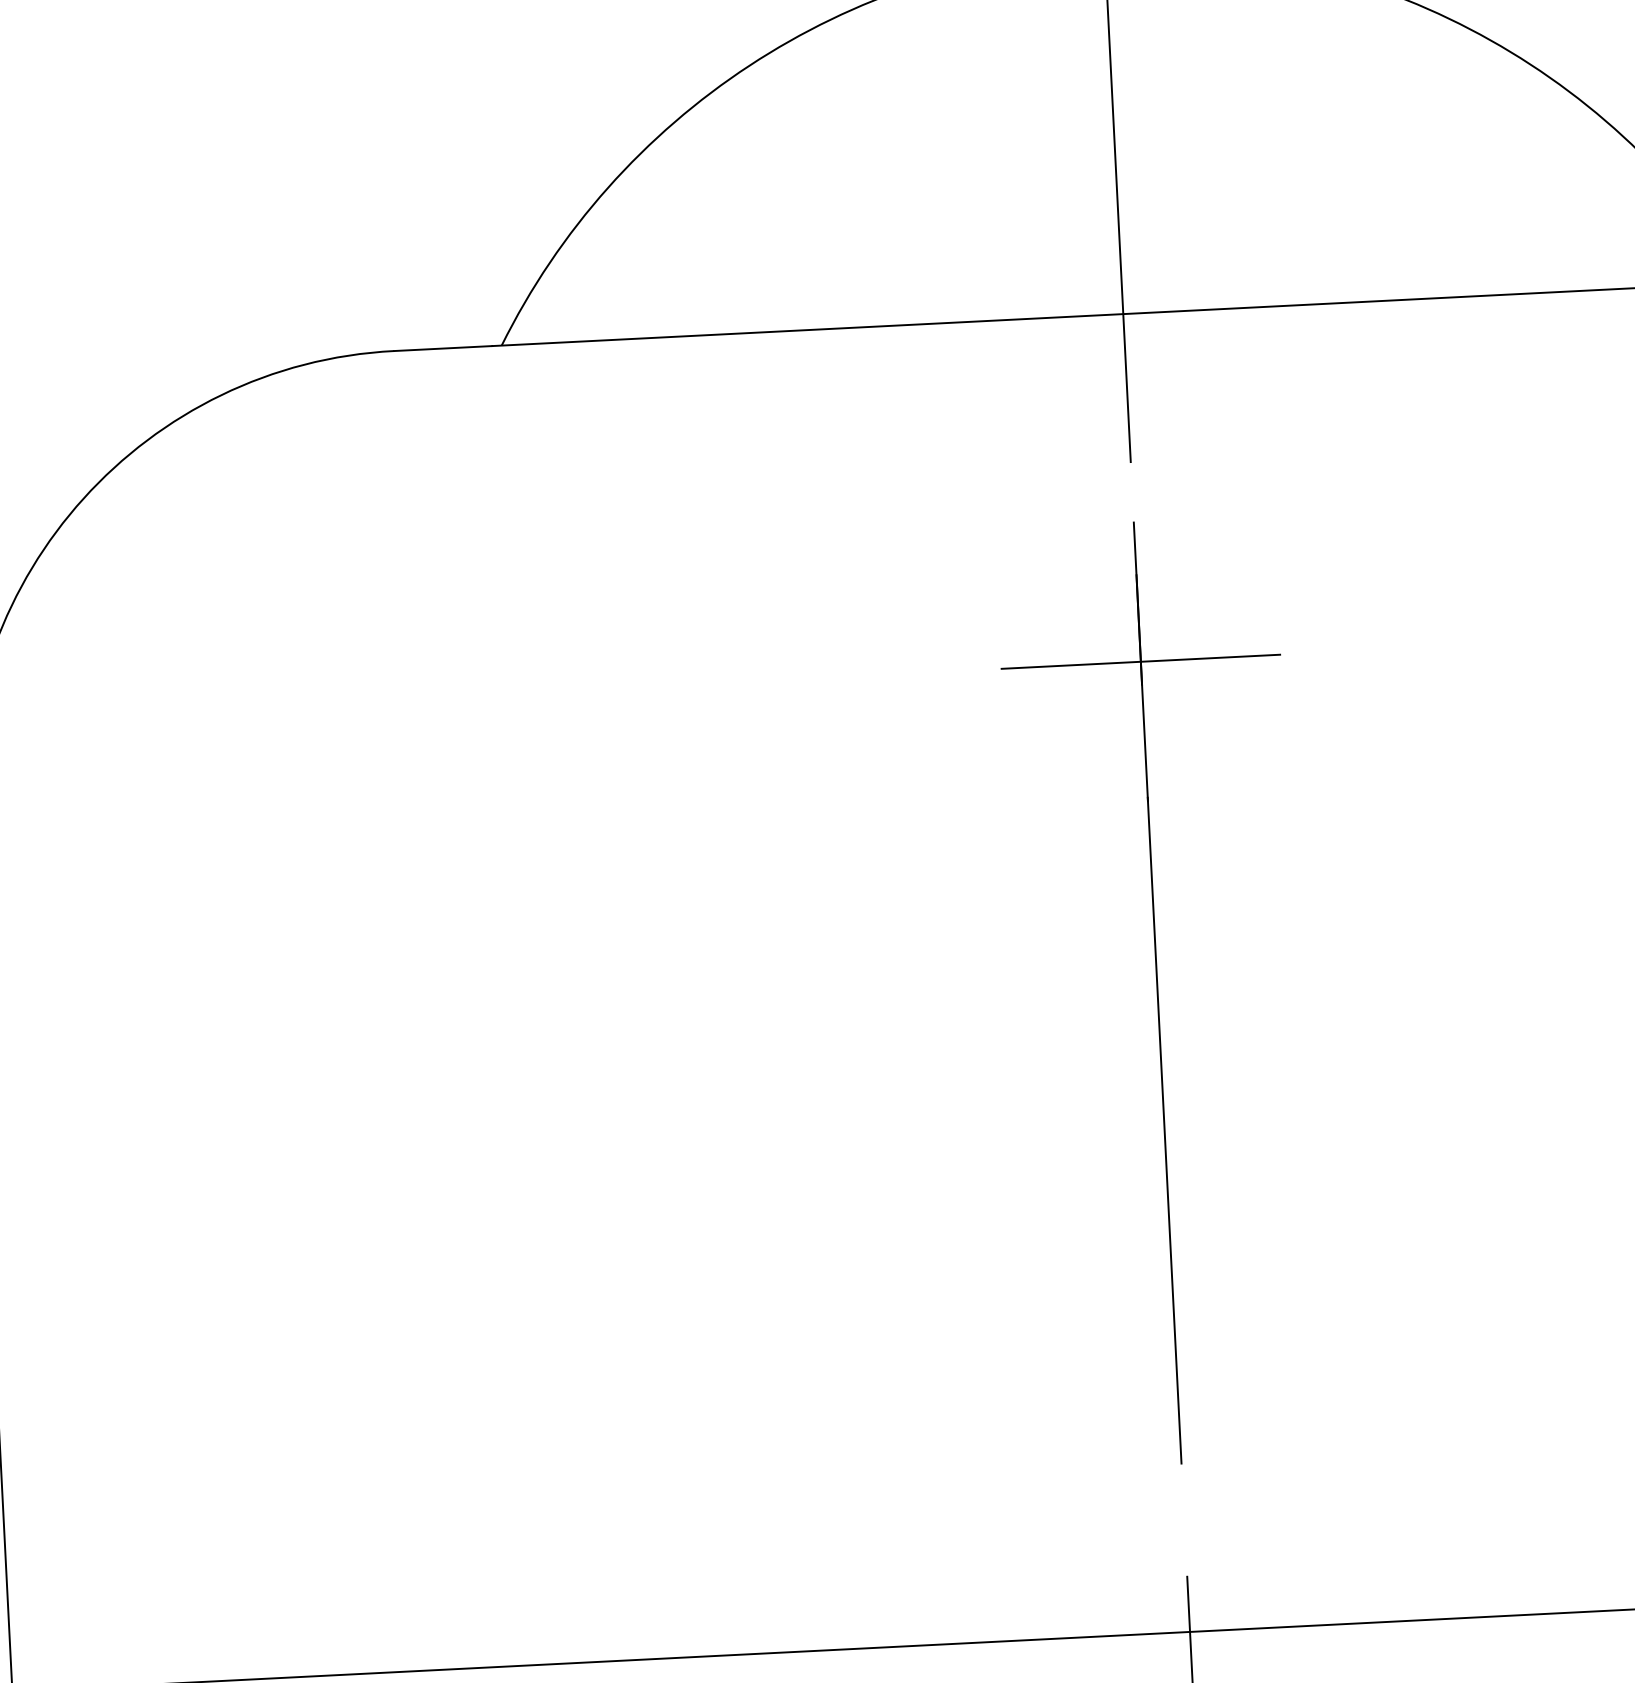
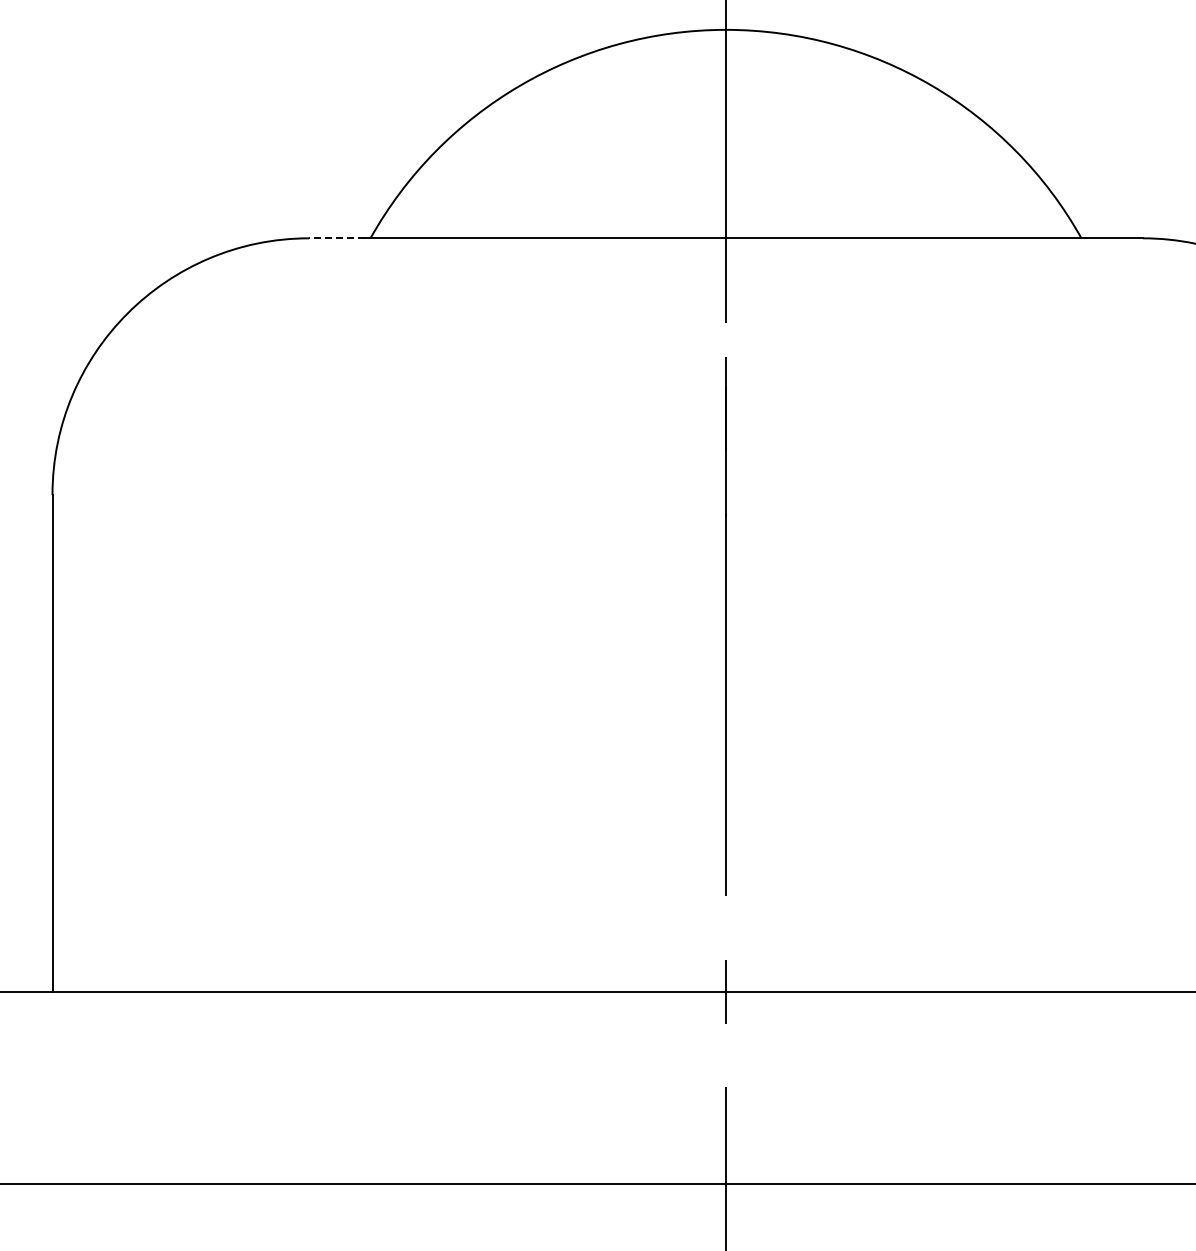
line: (442, 348) -> (336, 238), solid -> dashed
line: (1140, 662) -> (725, 437), removed

